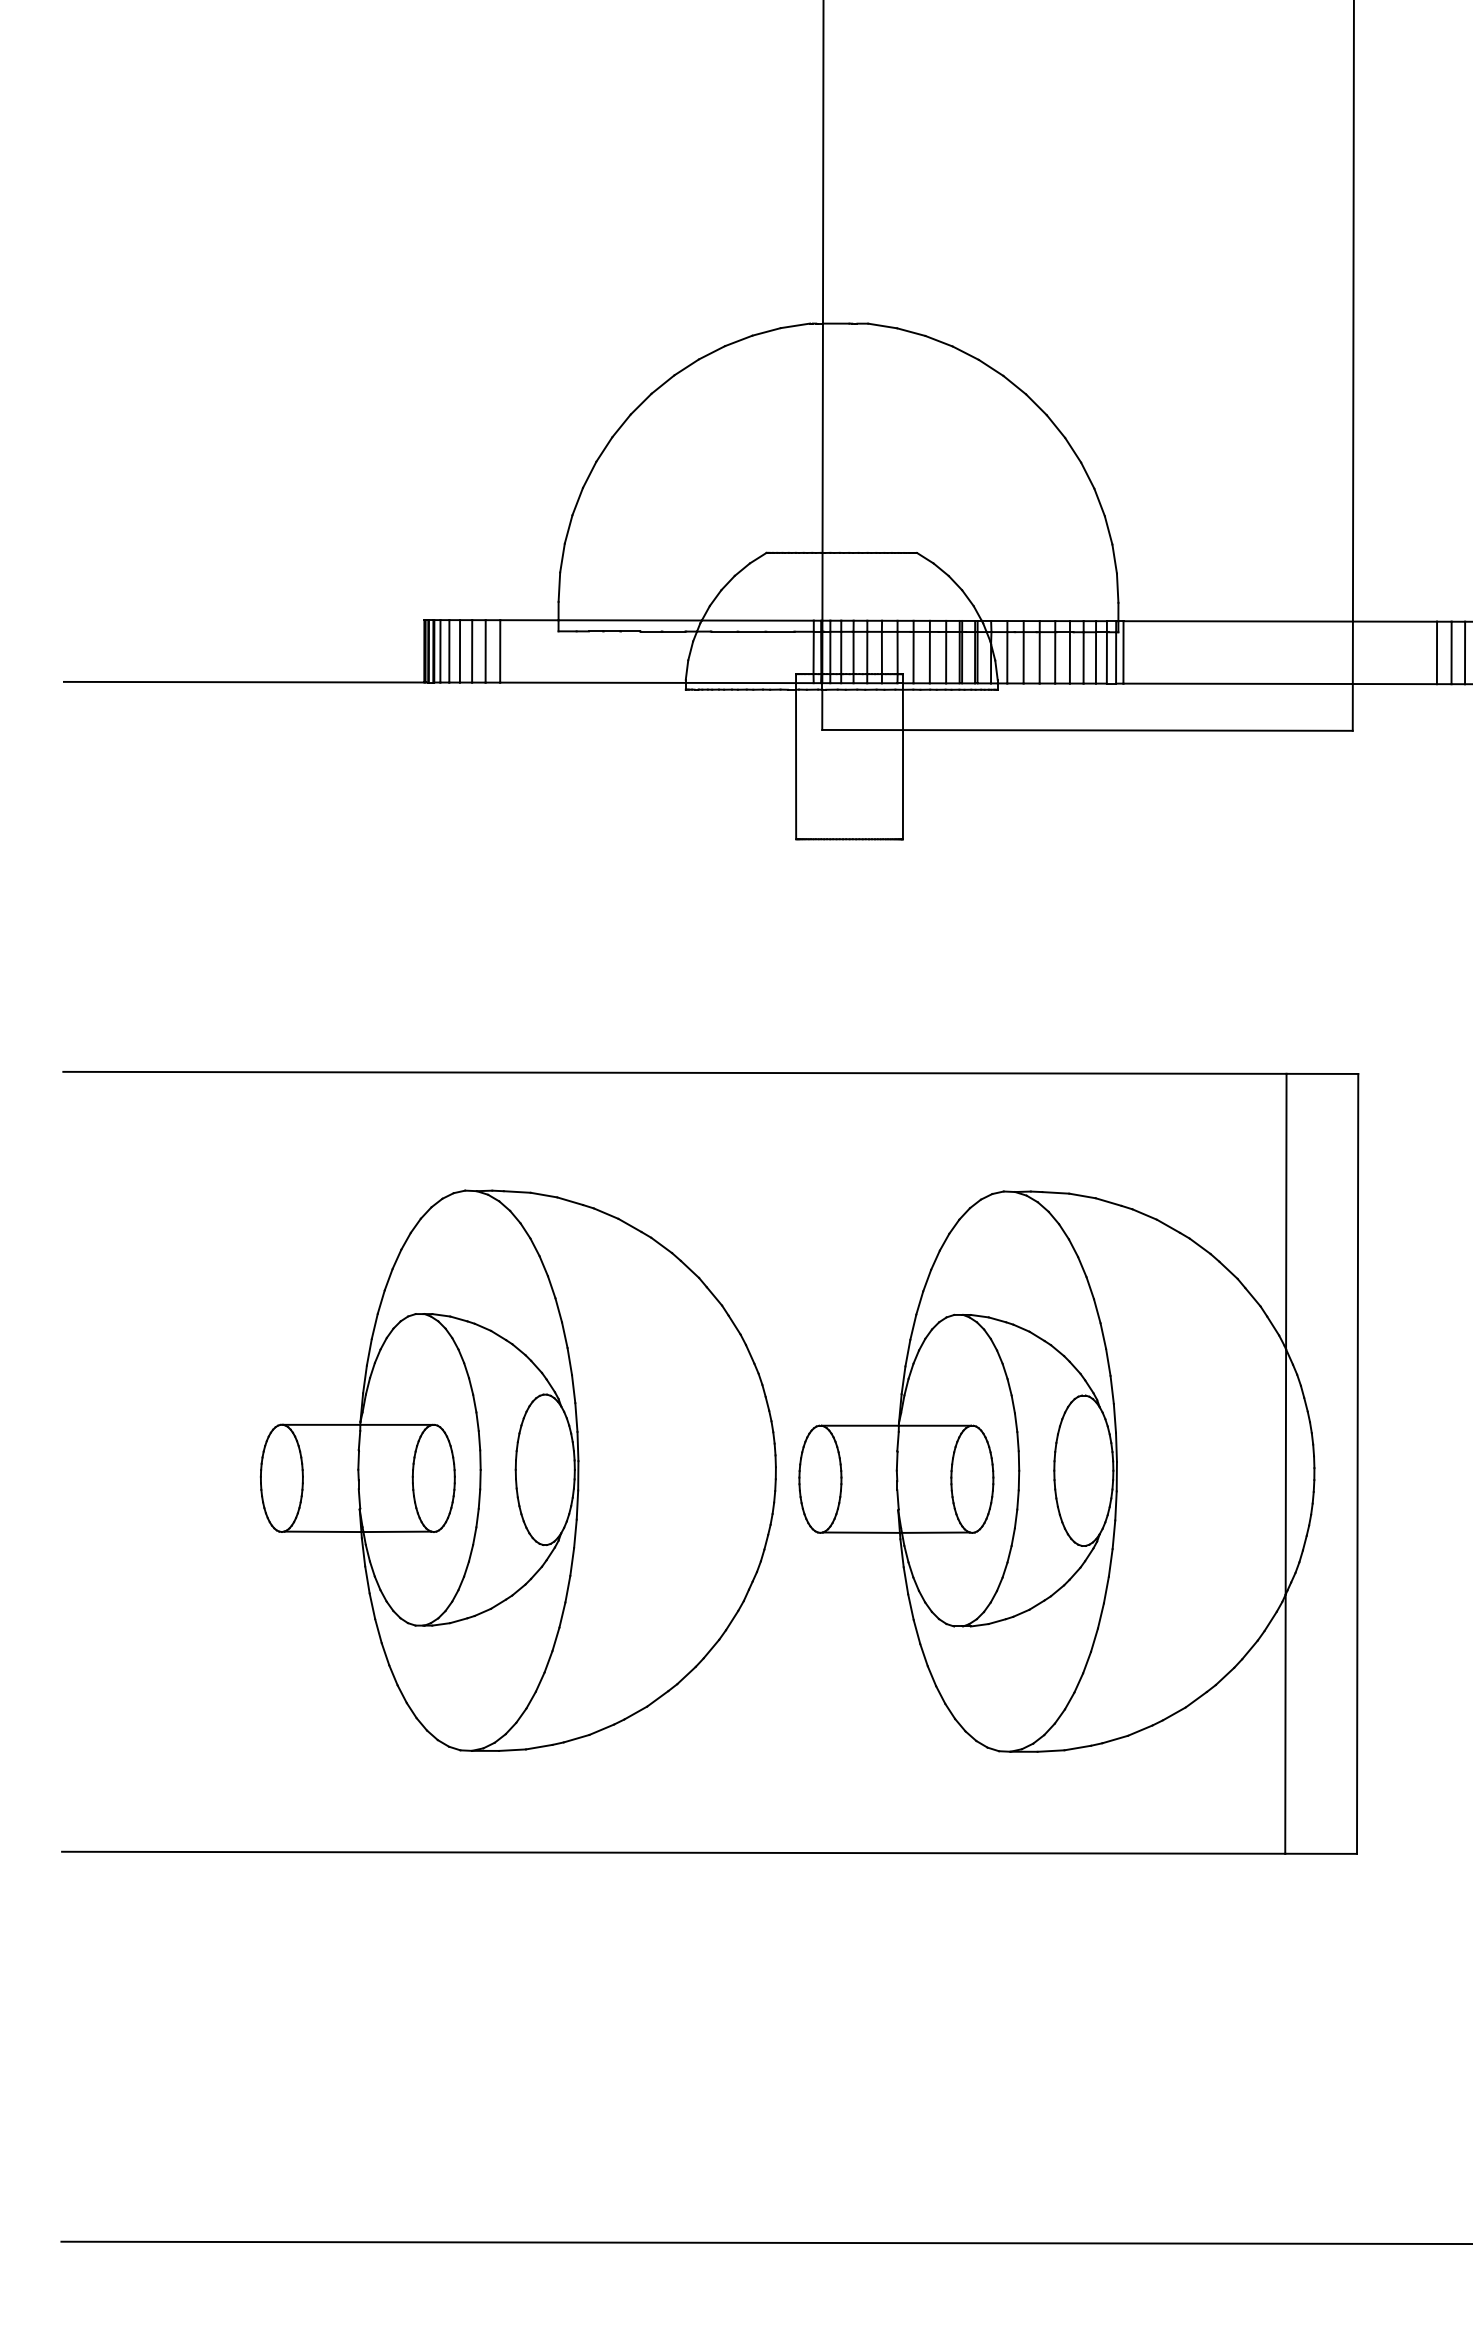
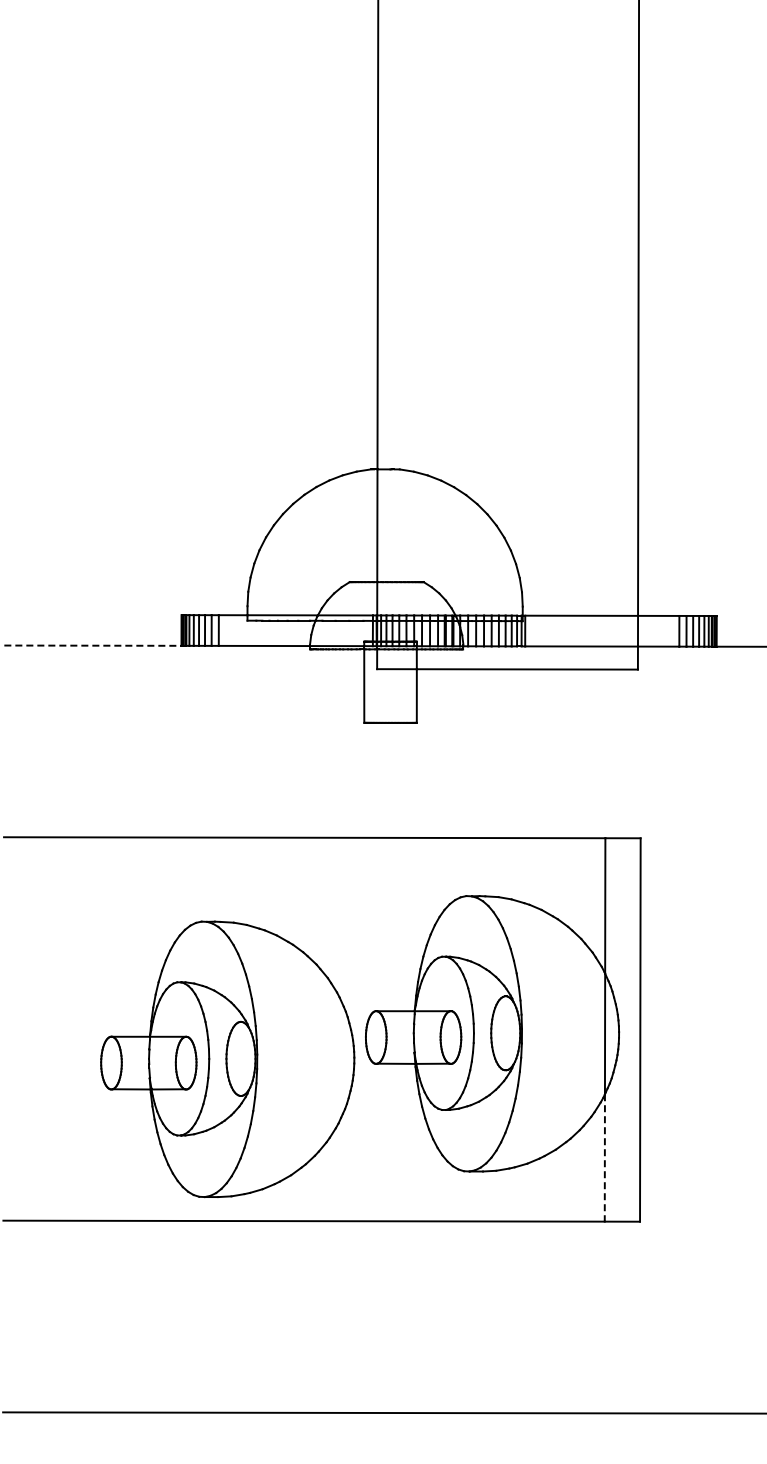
line: (243, 681) -> (92, 645), solid -> dashed
part: (517, 1471) -> (227, 1059), moved
line: (1284, 1723) -> (604, 1157), solid -> dashed

